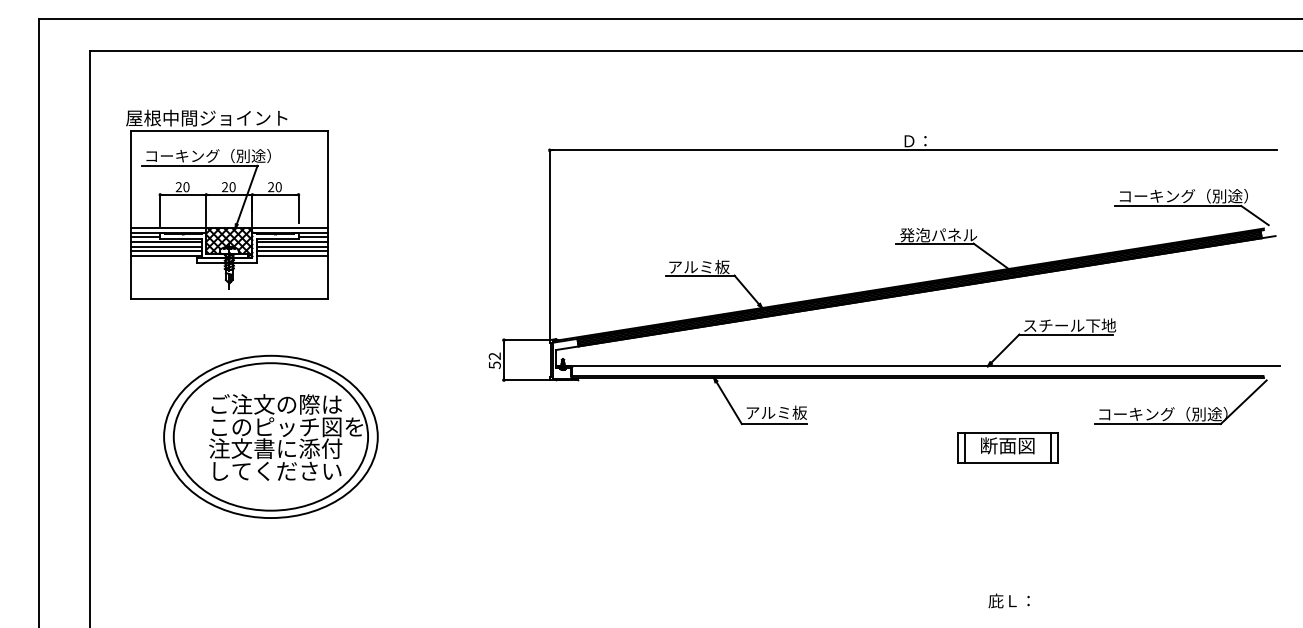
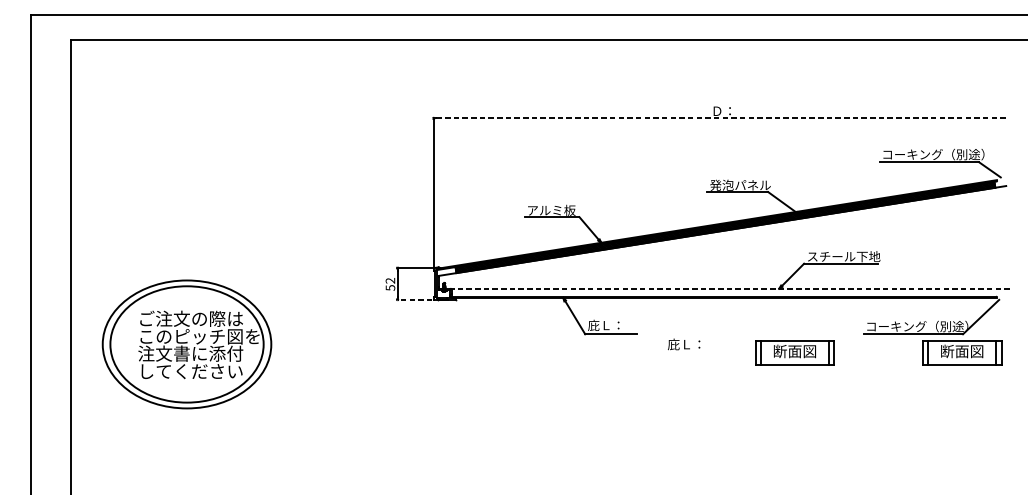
line: (914, 150) -> (721, 118), solid -> dashed
part: (227, 204) -> (179, 161), removed
line: (917, 366) -> (723, 288), solid -> dashed
line: (525, 380) -> (414, 299), solid -> dashed
text: (775, 412) -> (611, 325), アルミ板 -> 庇Ｌ：
part: (270, 436) -> (186, 344), moved
part: (1219, 447) -> (961, 352), added
text: (1008, 600) -> (683, 344), moved

